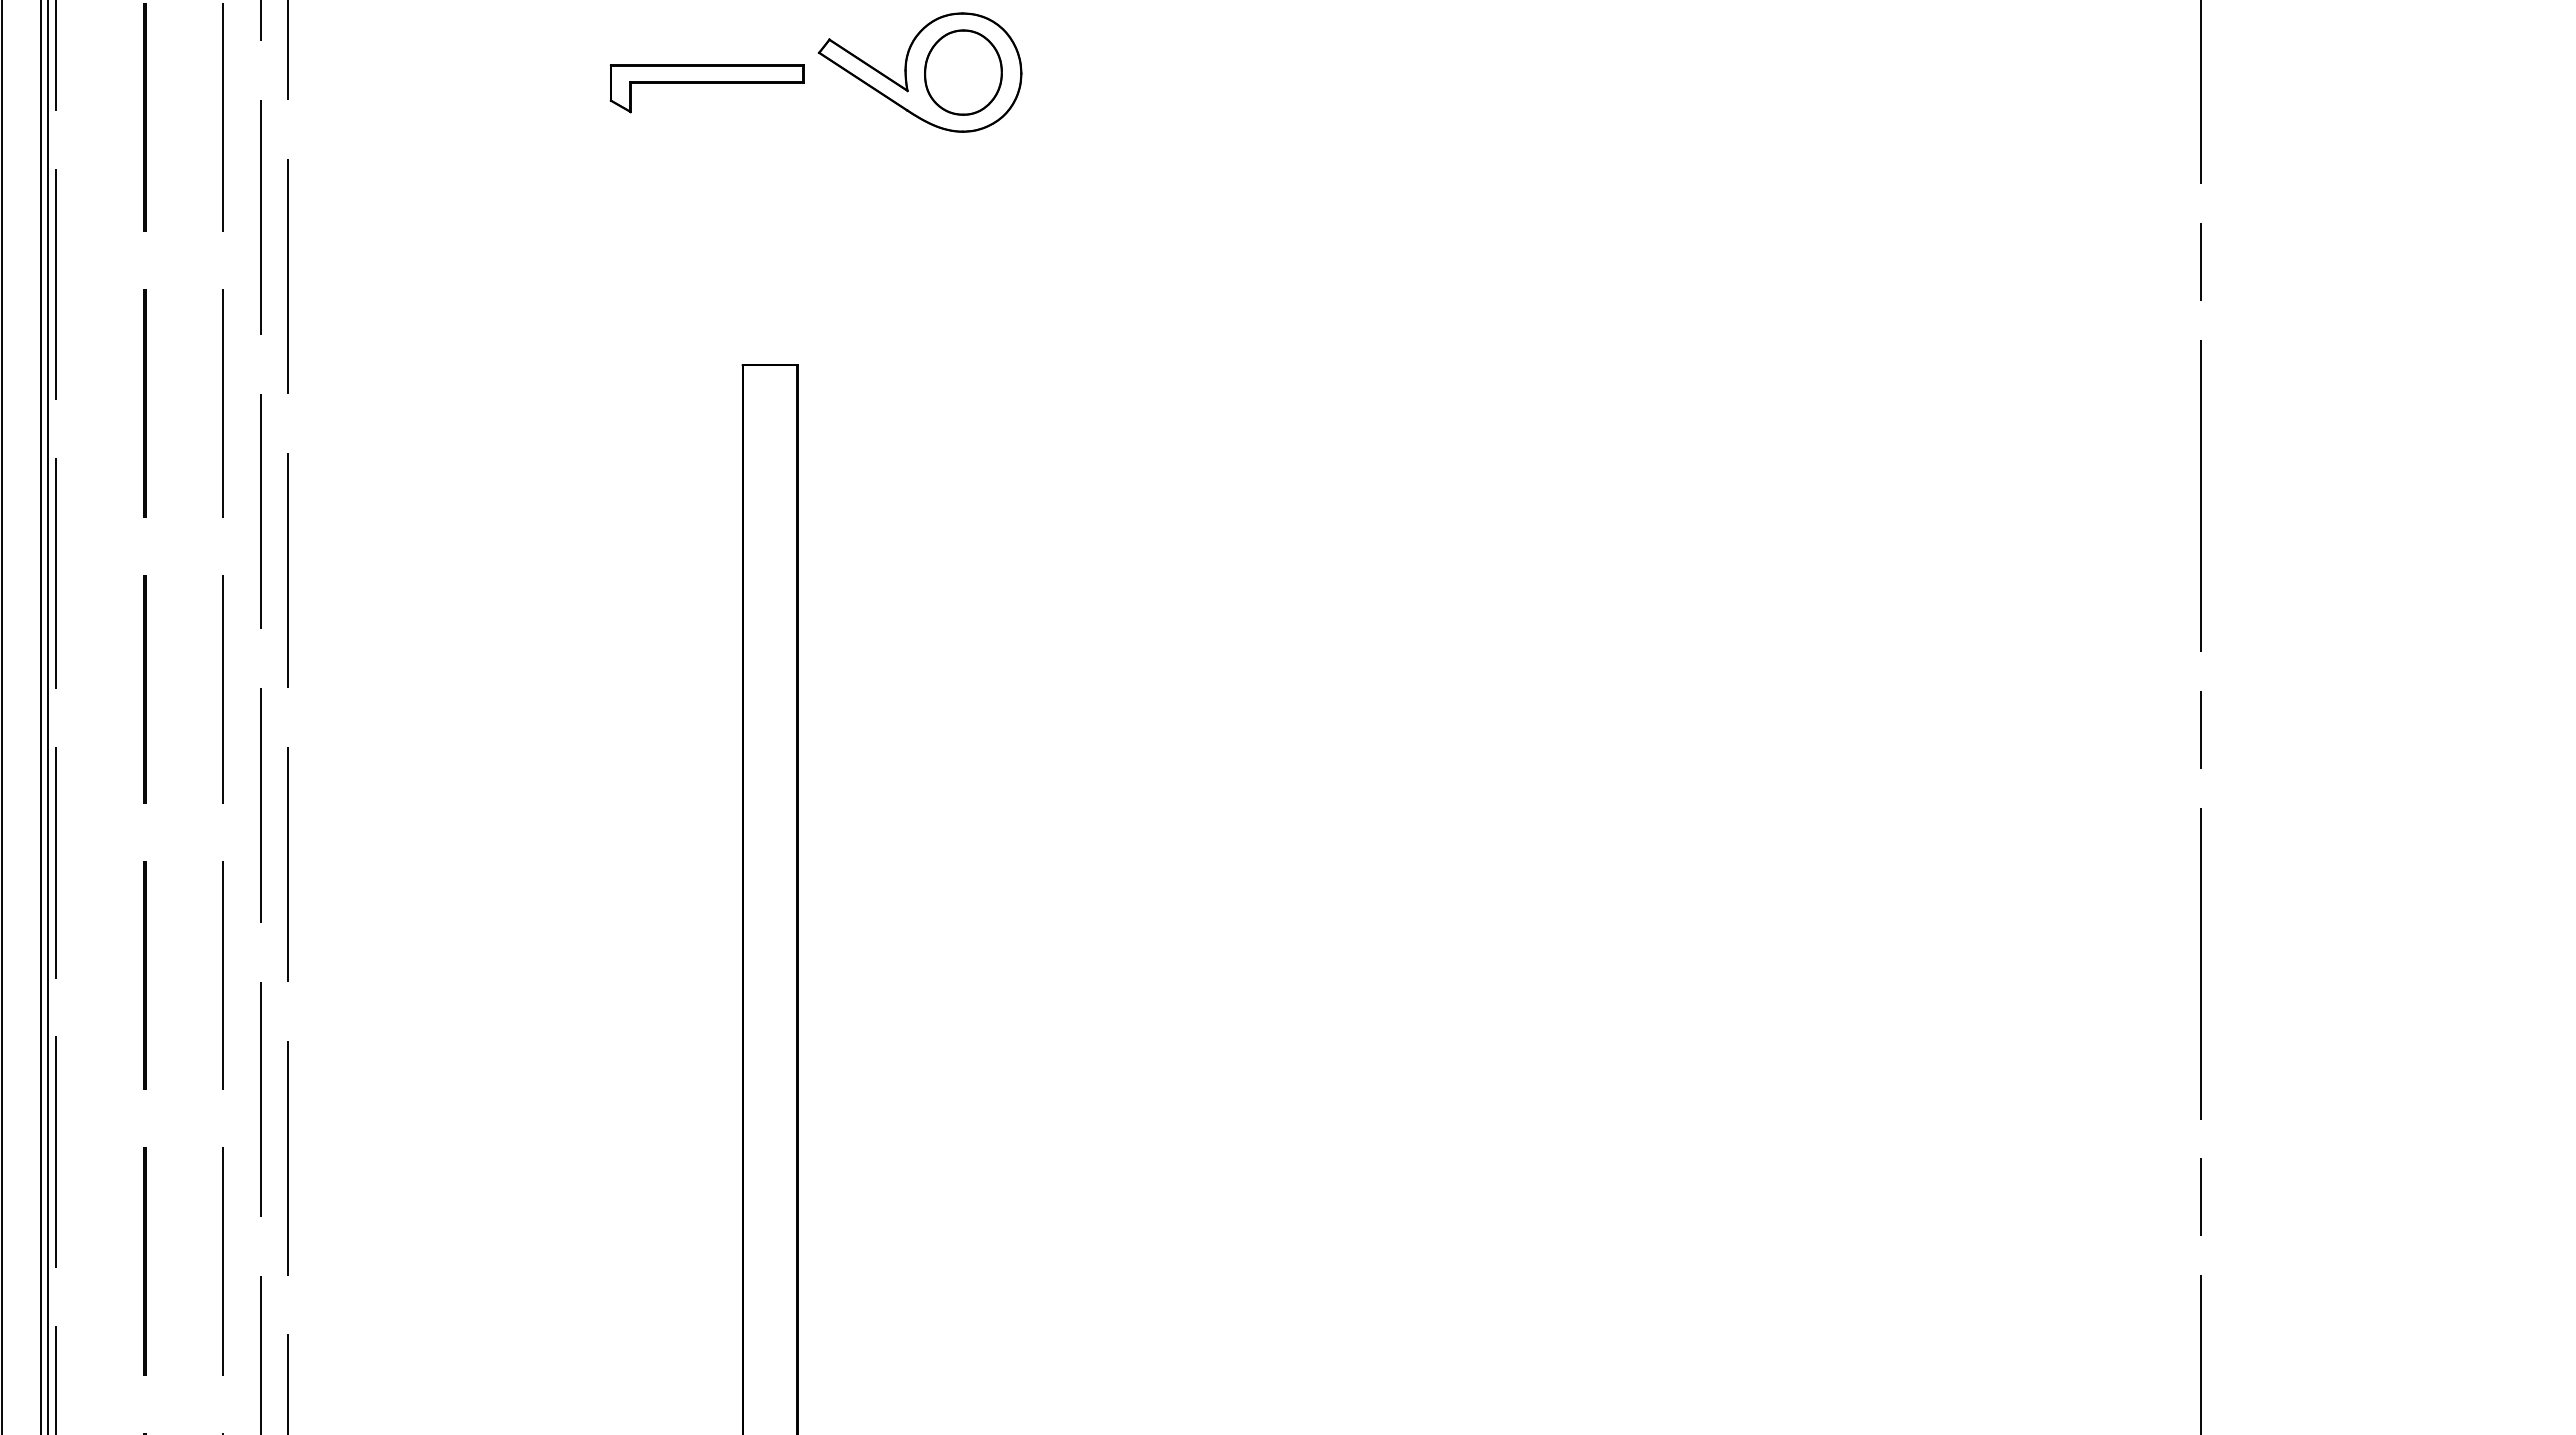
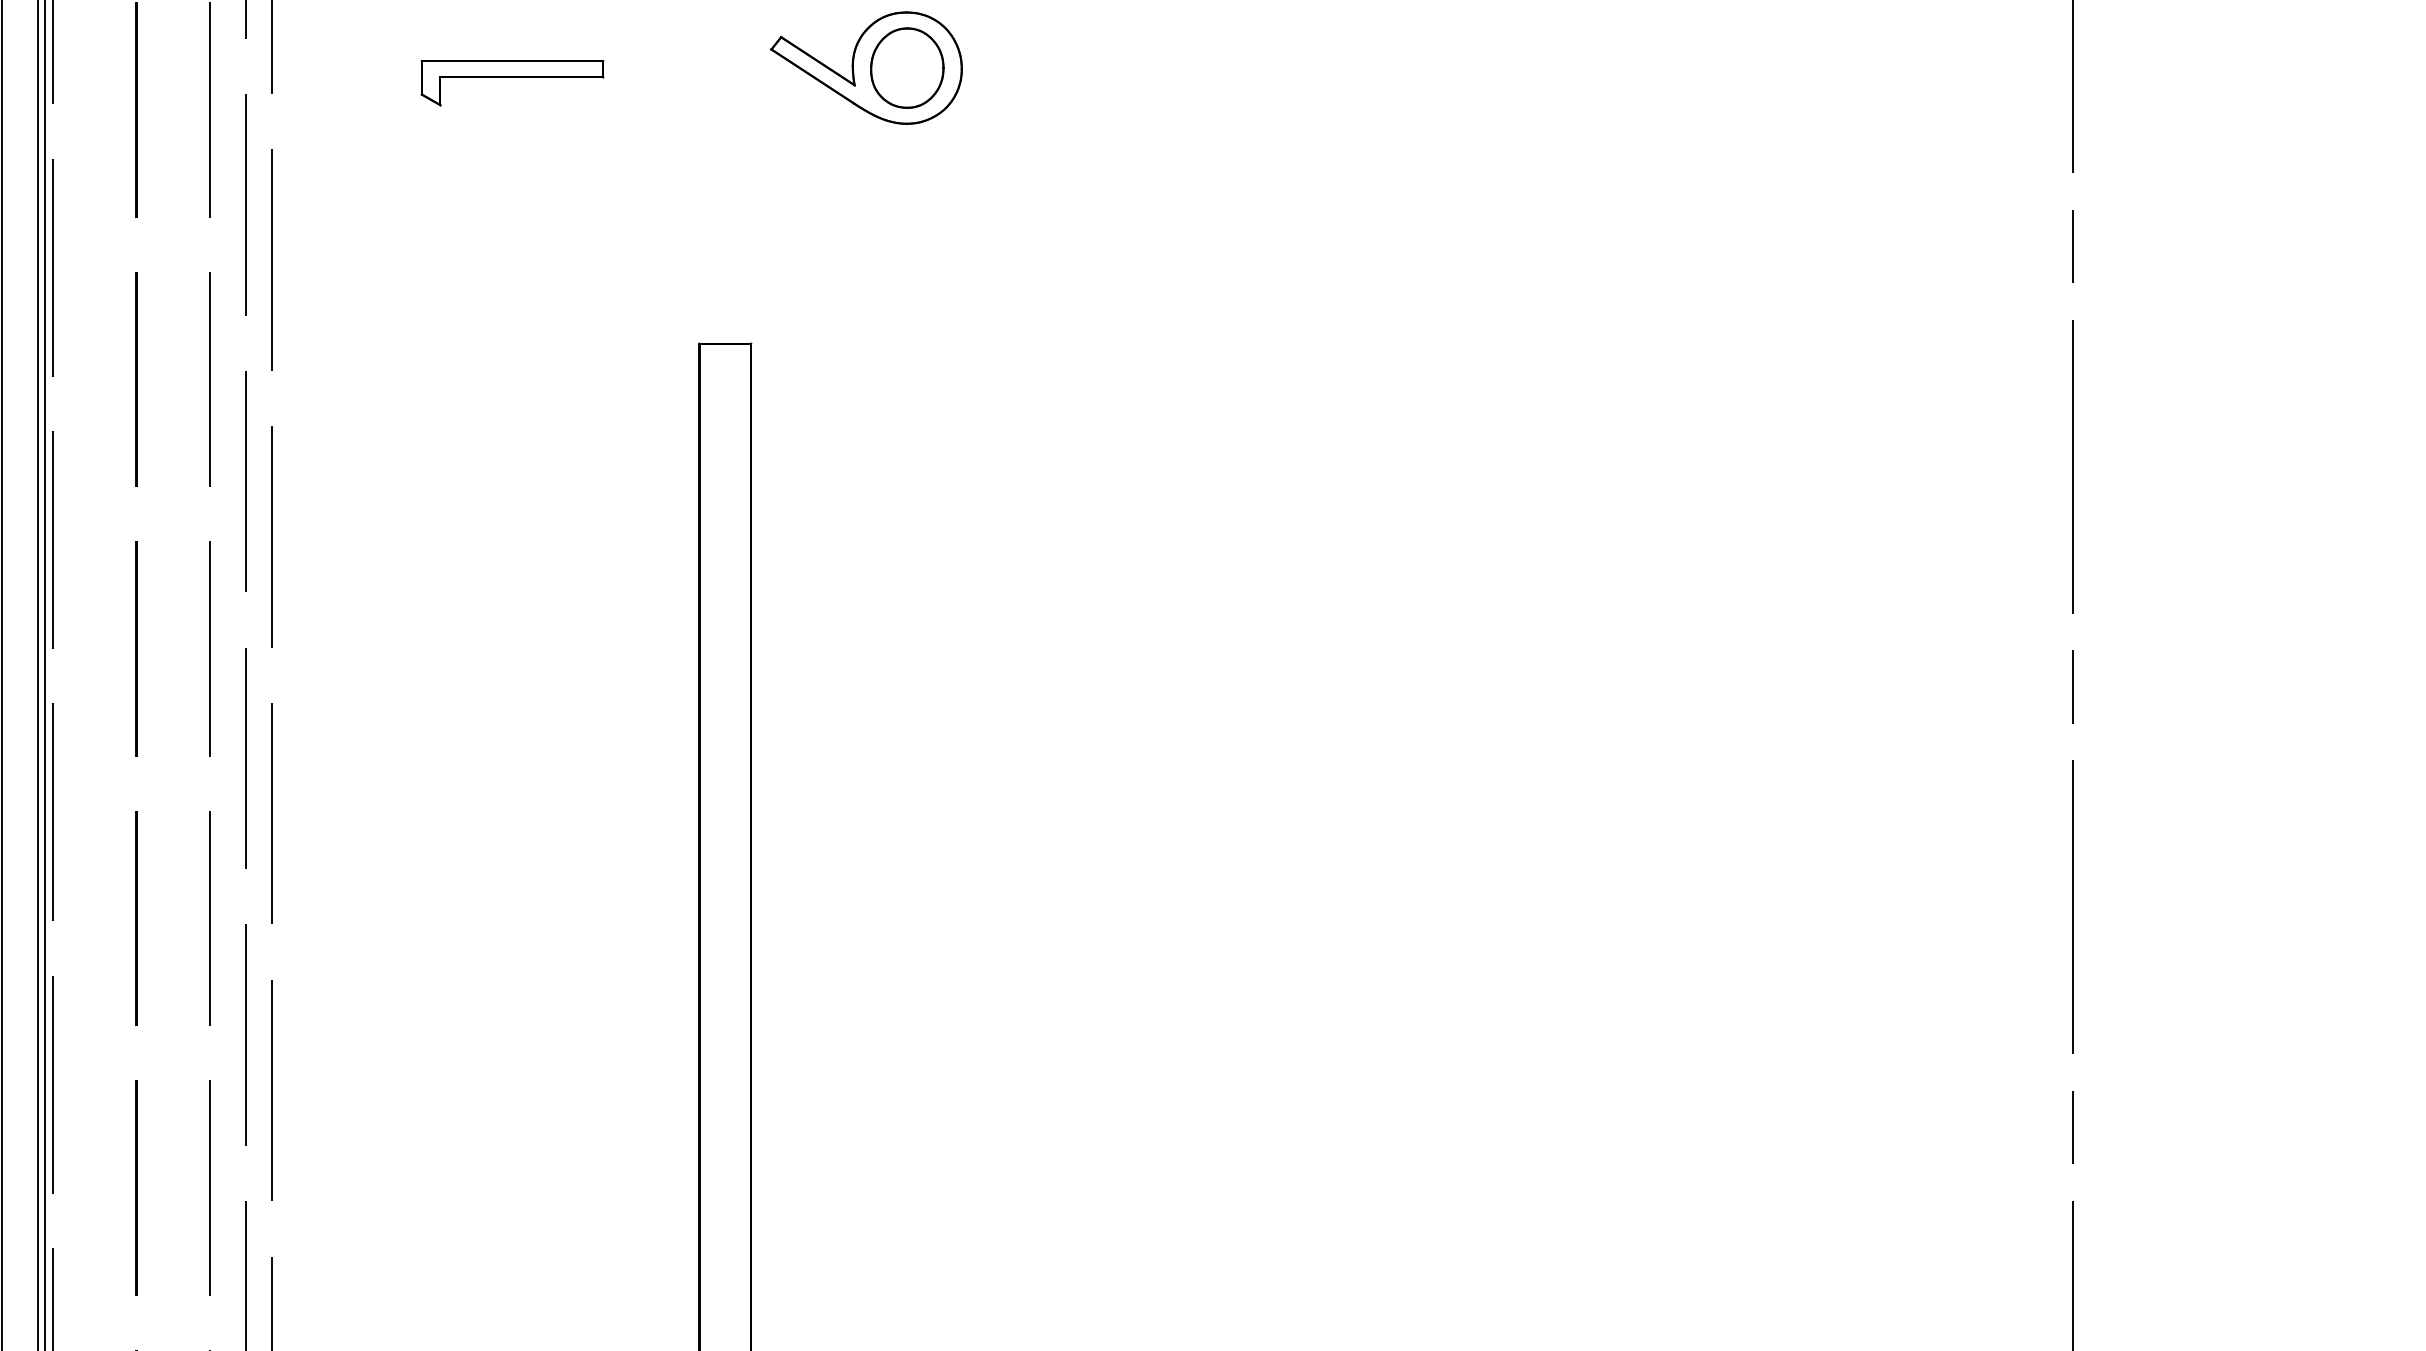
part: (706, 88) -> (511, 83), moved

